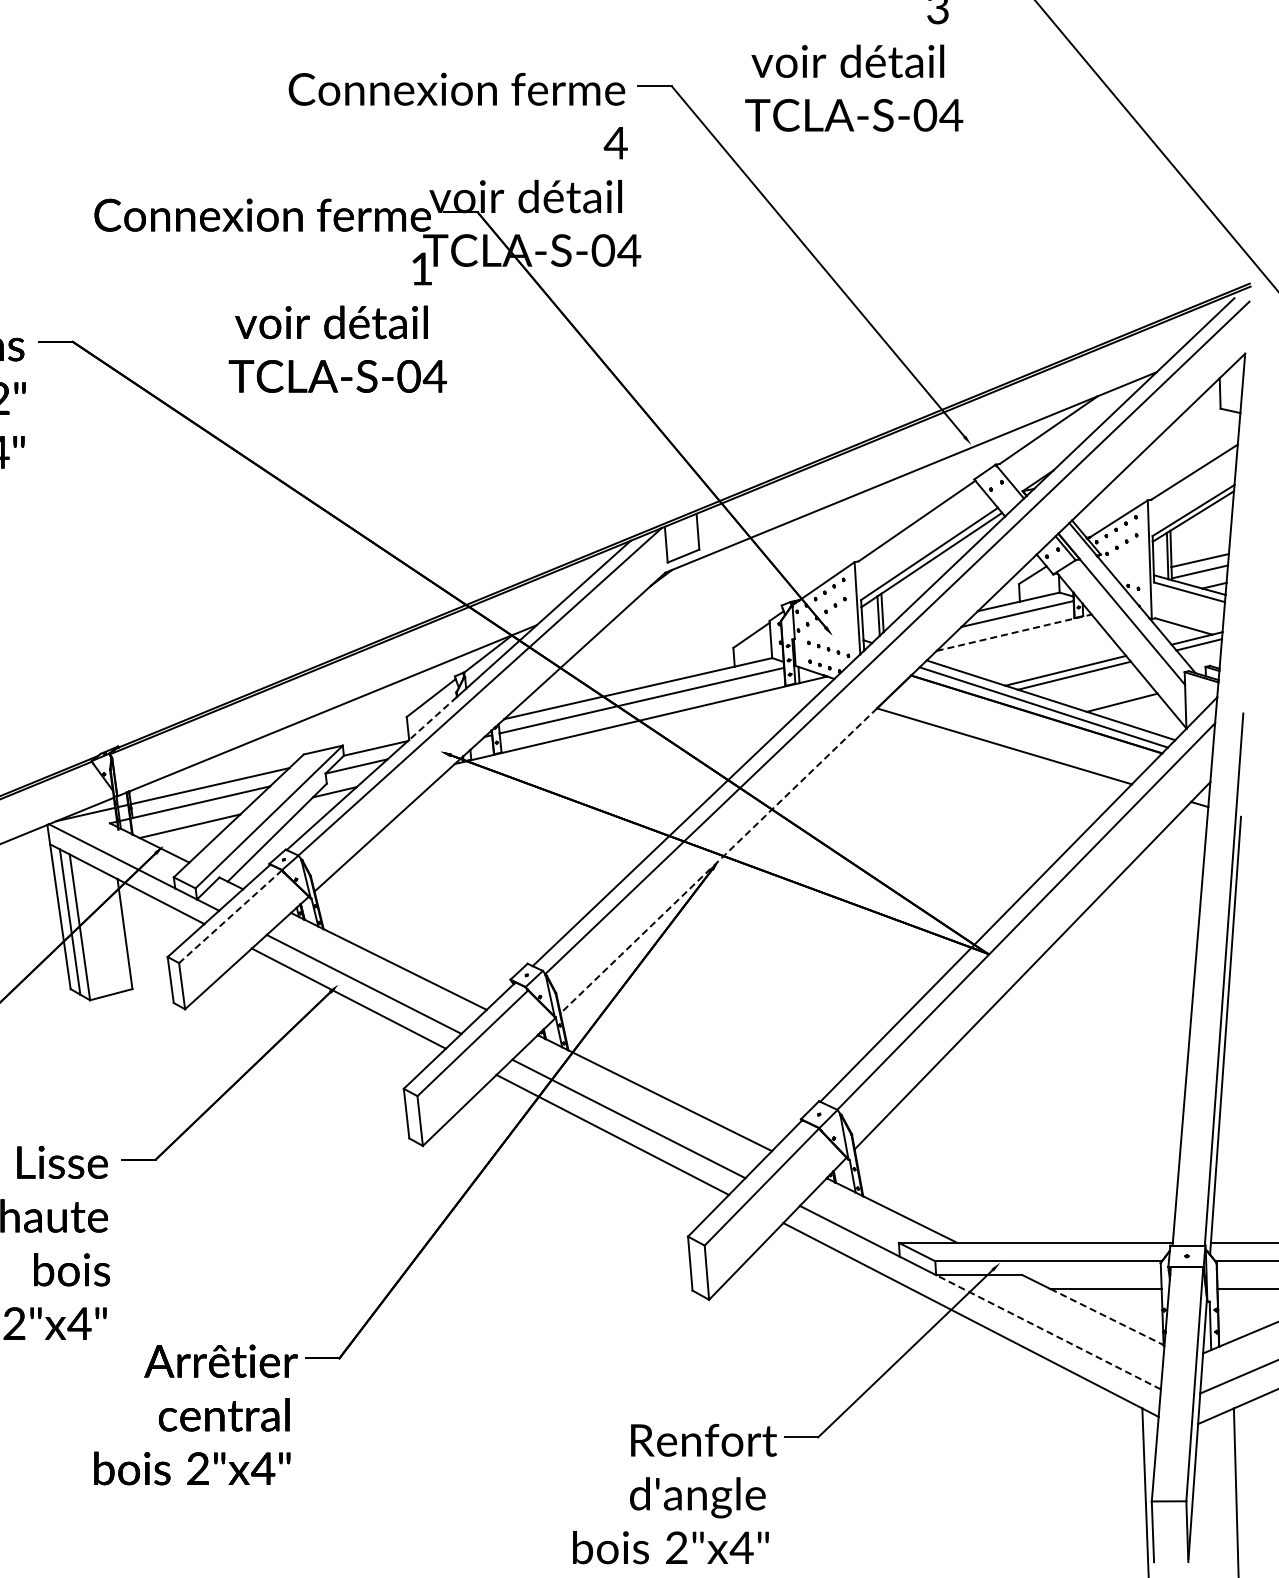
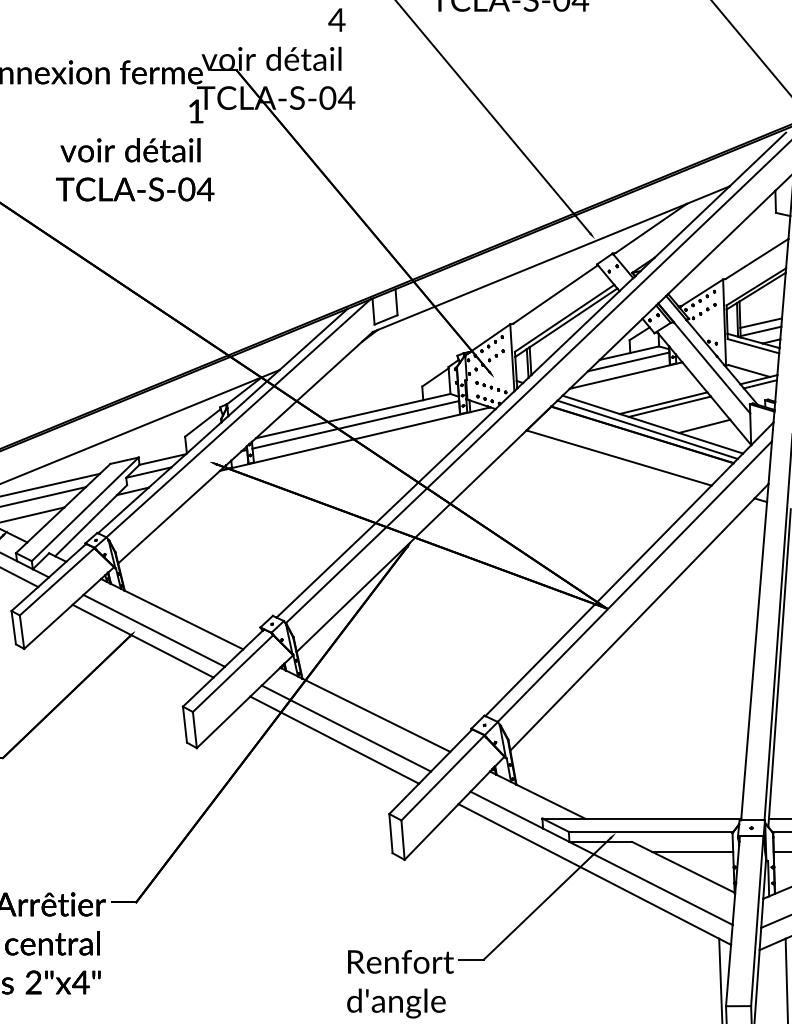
line: (1014, 632) -> (626, 375), dashed -> solid
line: (432, 718) -> (203, 437), dashed -> solid
line: (718, 860) -> (411, 540), dashed -> solid
line: (230, 917) -> (57, 582), dashed -> solid
line: (1107, 1317) -> (693, 872), dashed -> solid
line: (1048, 1332) -> (651, 883), dashed -> solid

